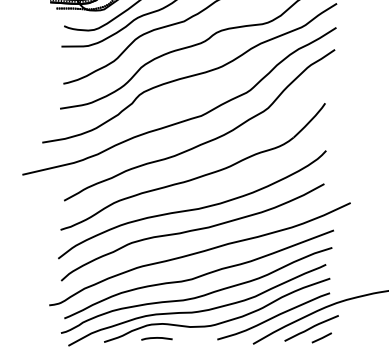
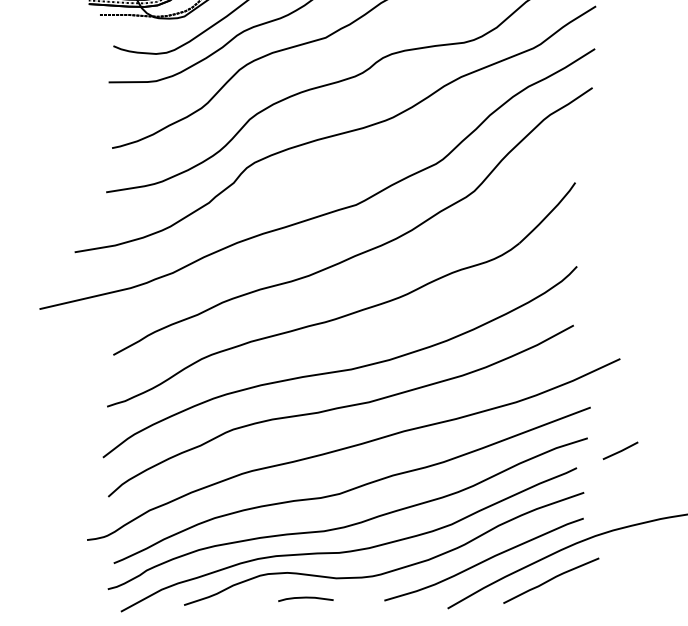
line: (321, 337) -> (619, 450), moved
curve: (156, 338) -> (305, 598), moved

